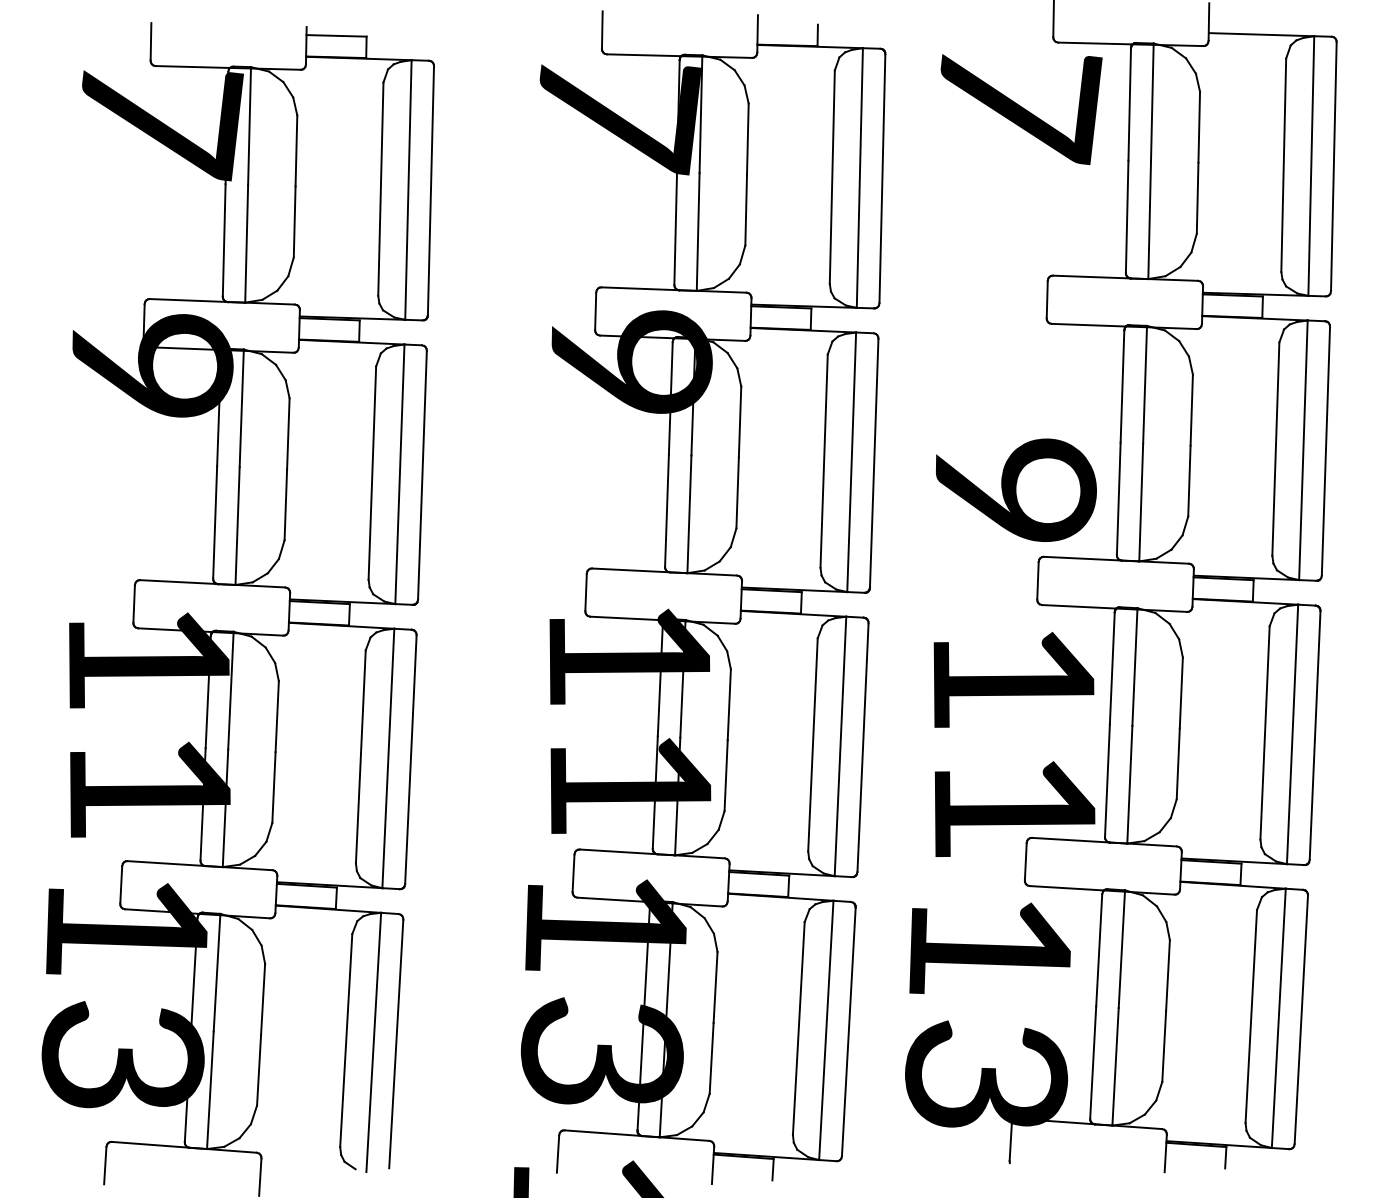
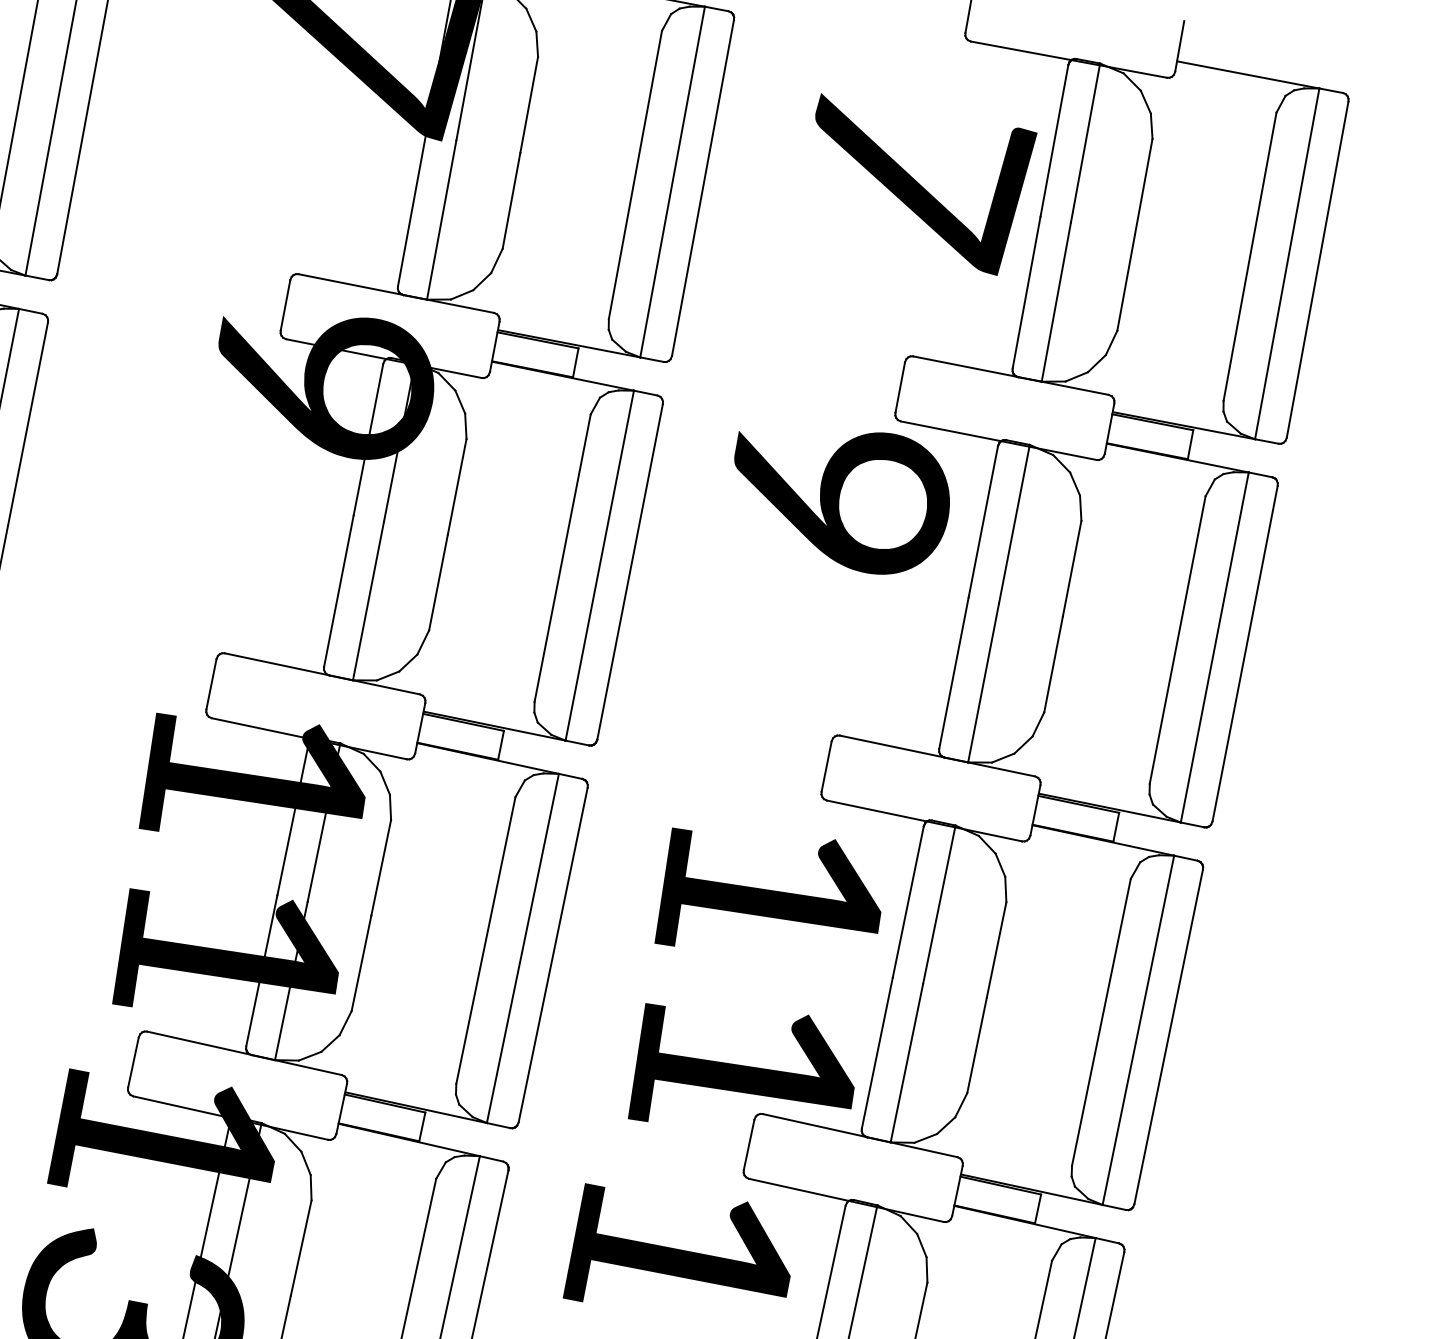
text: (1021, 109) -> (916, 185), moved
text: (1016, 489) -> (840, 495), moved

